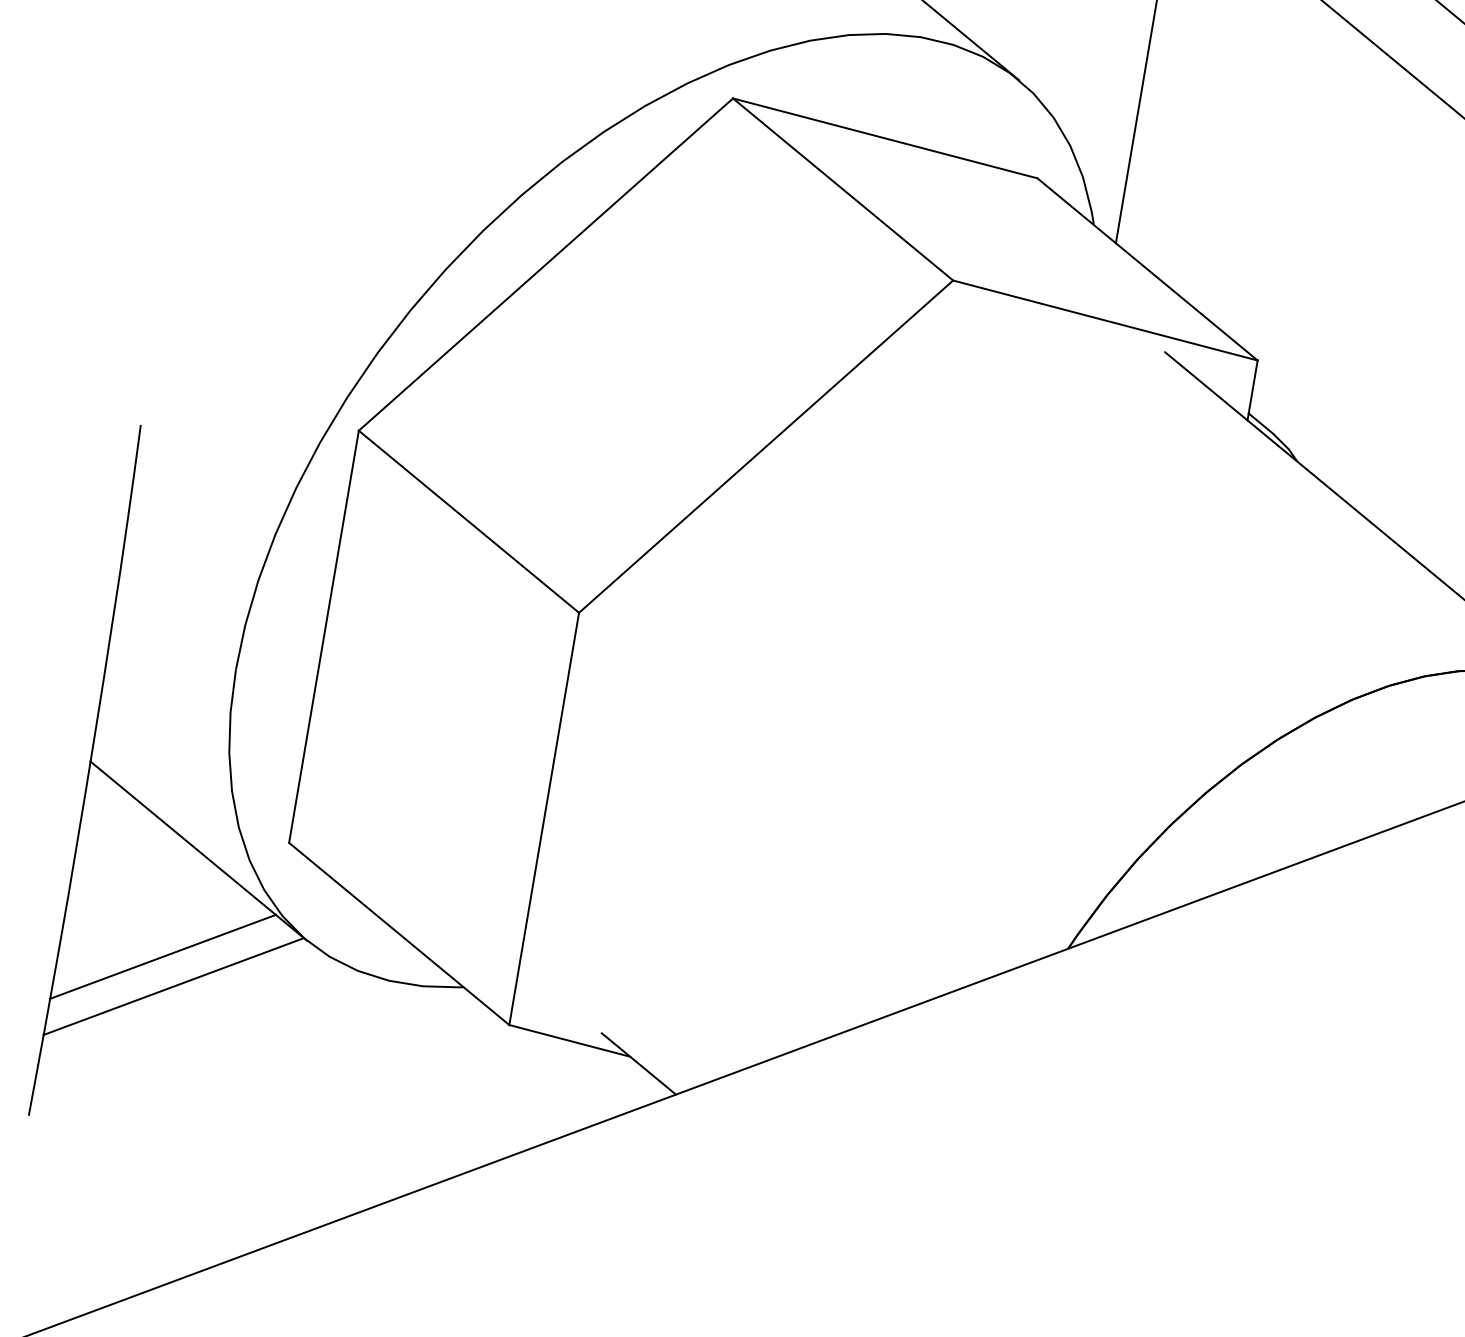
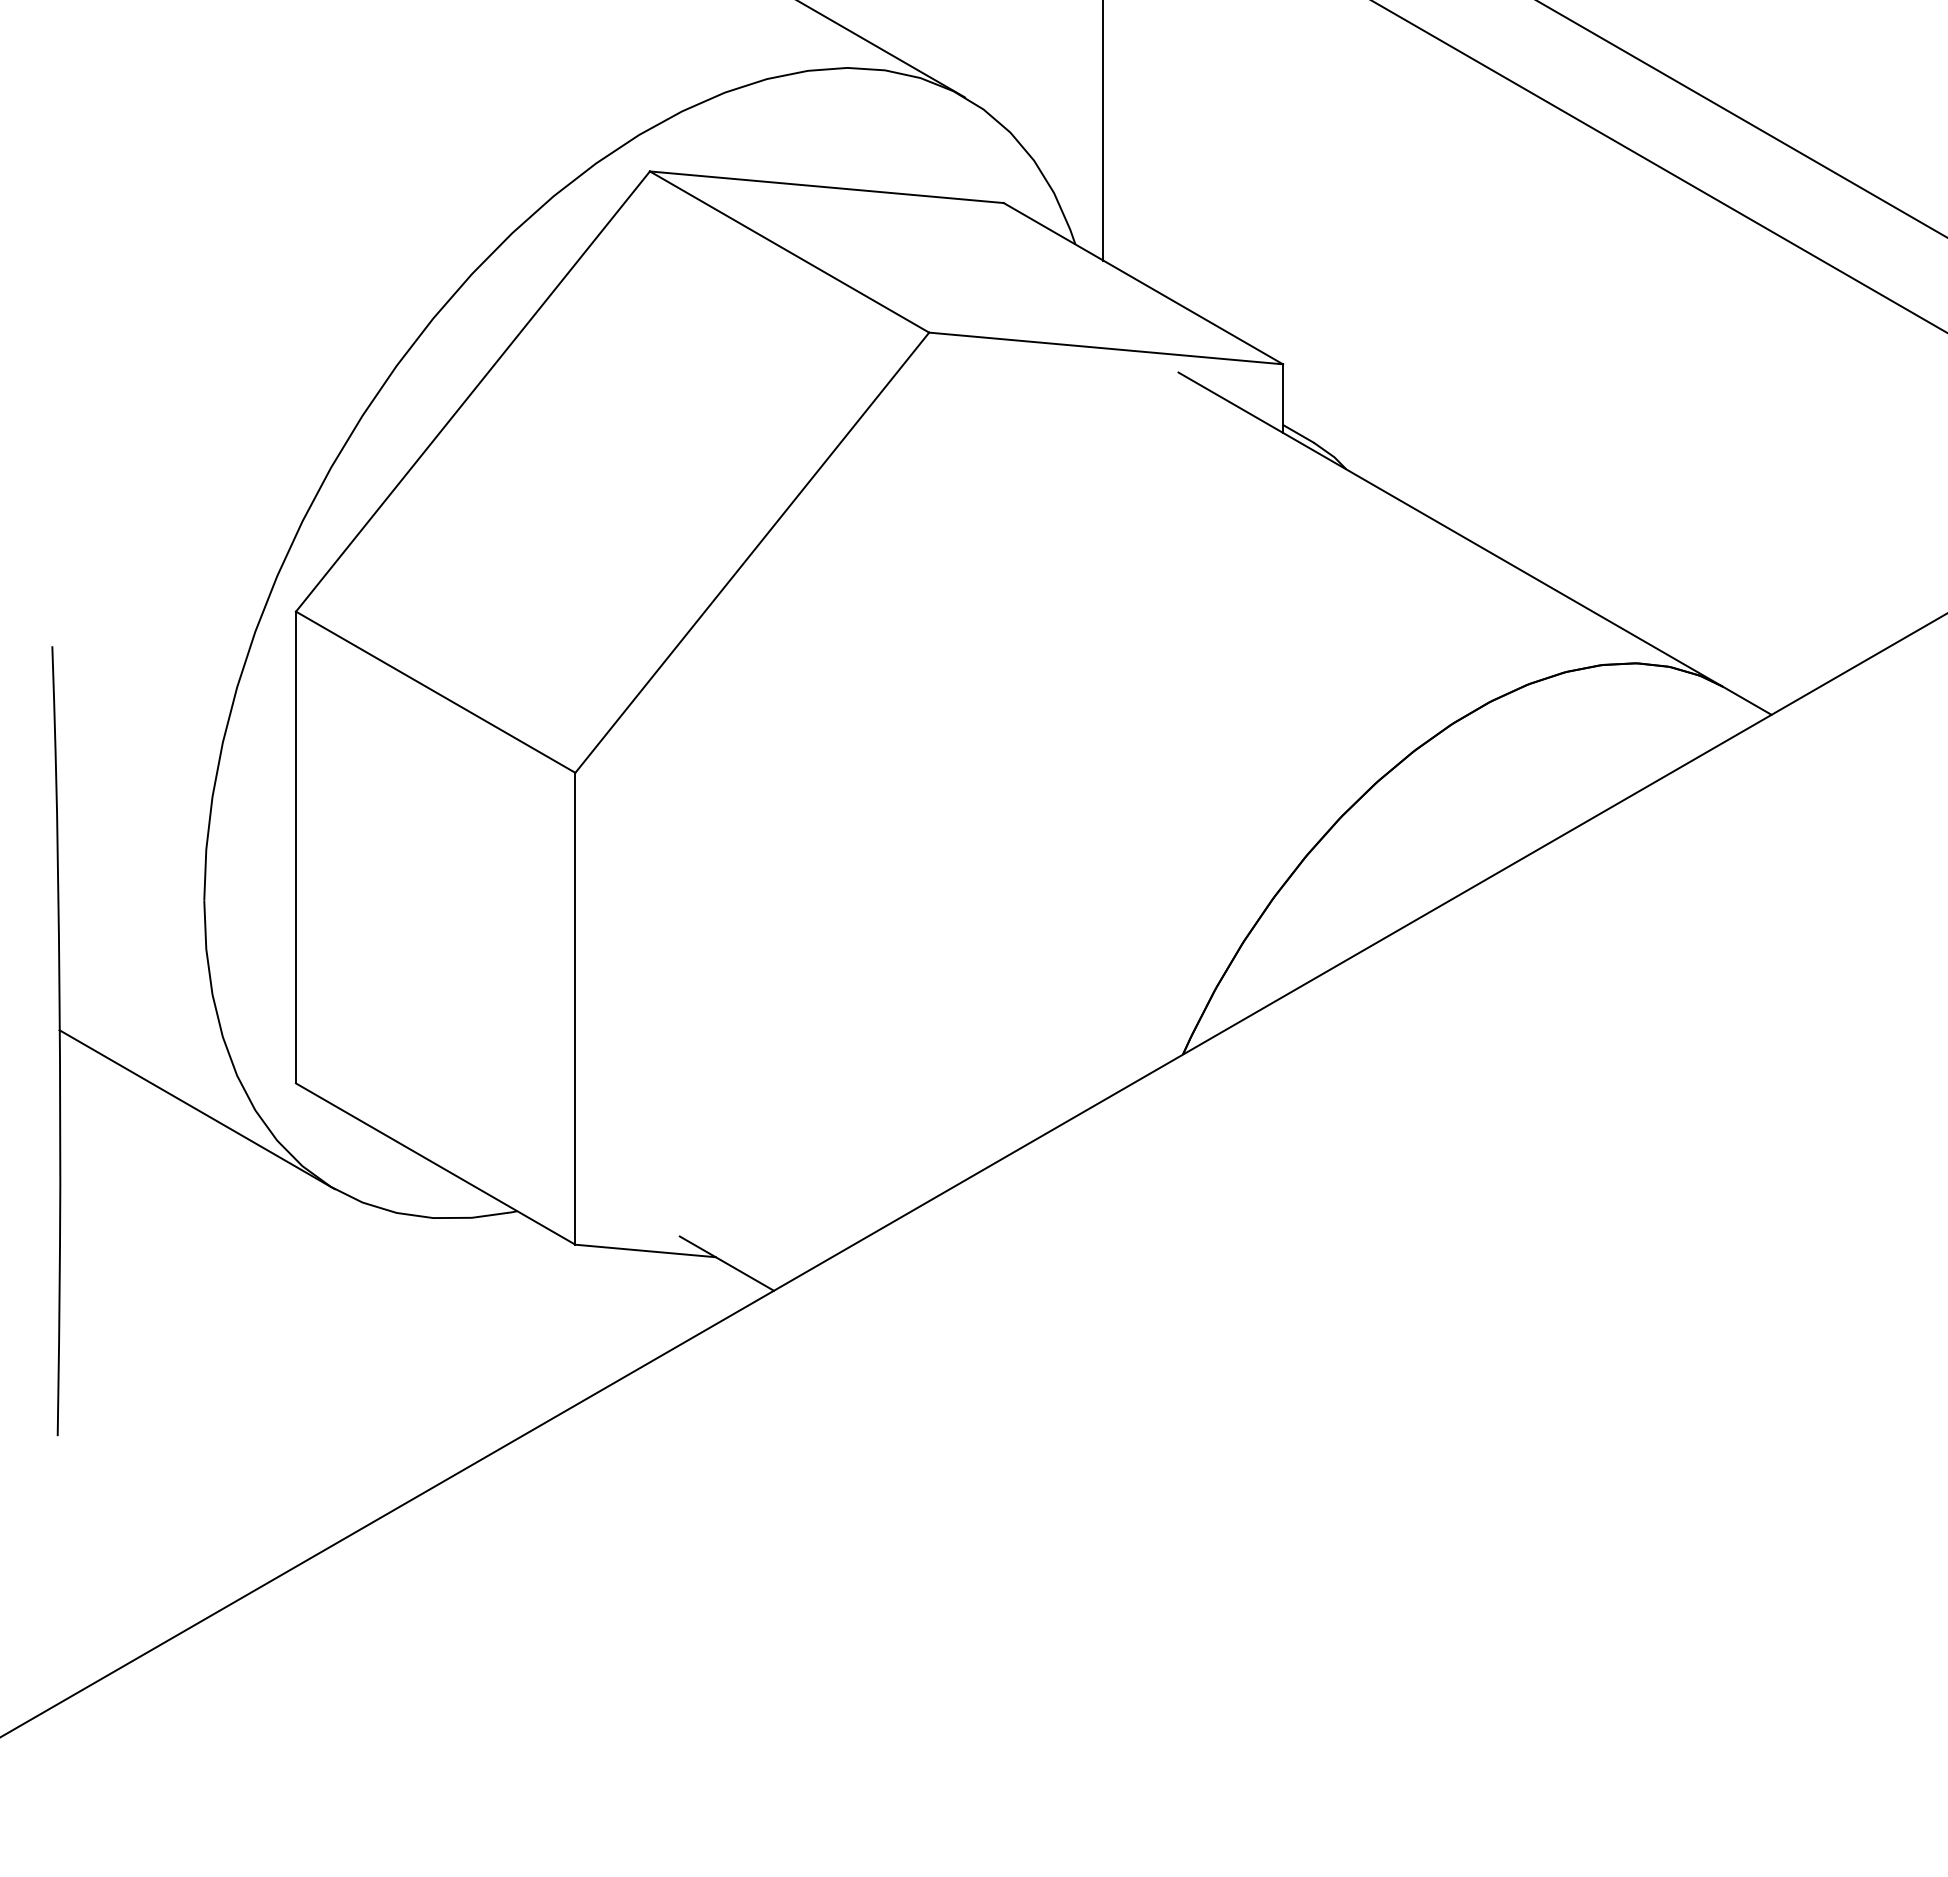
line: (162, 957) -> (176, 1234), removed
line: (173, 986) -> (194, 1264), removed

